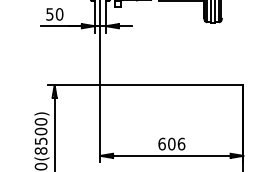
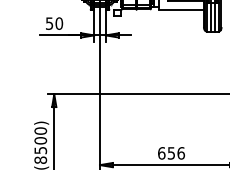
text: (171, 143) -> (171, 152), 606 -> 656

